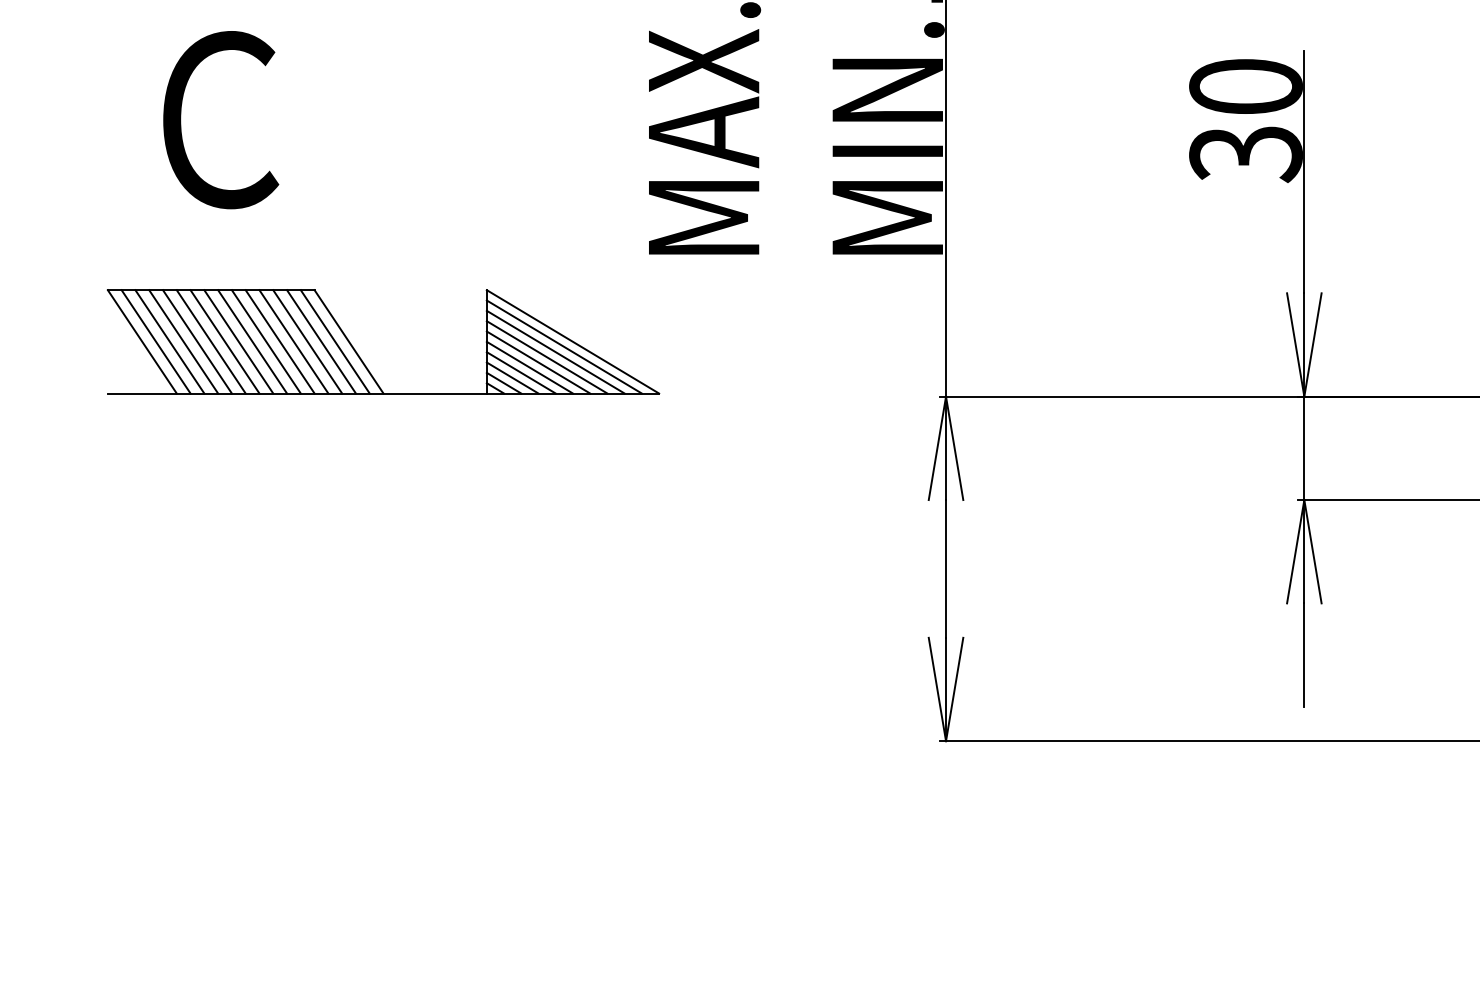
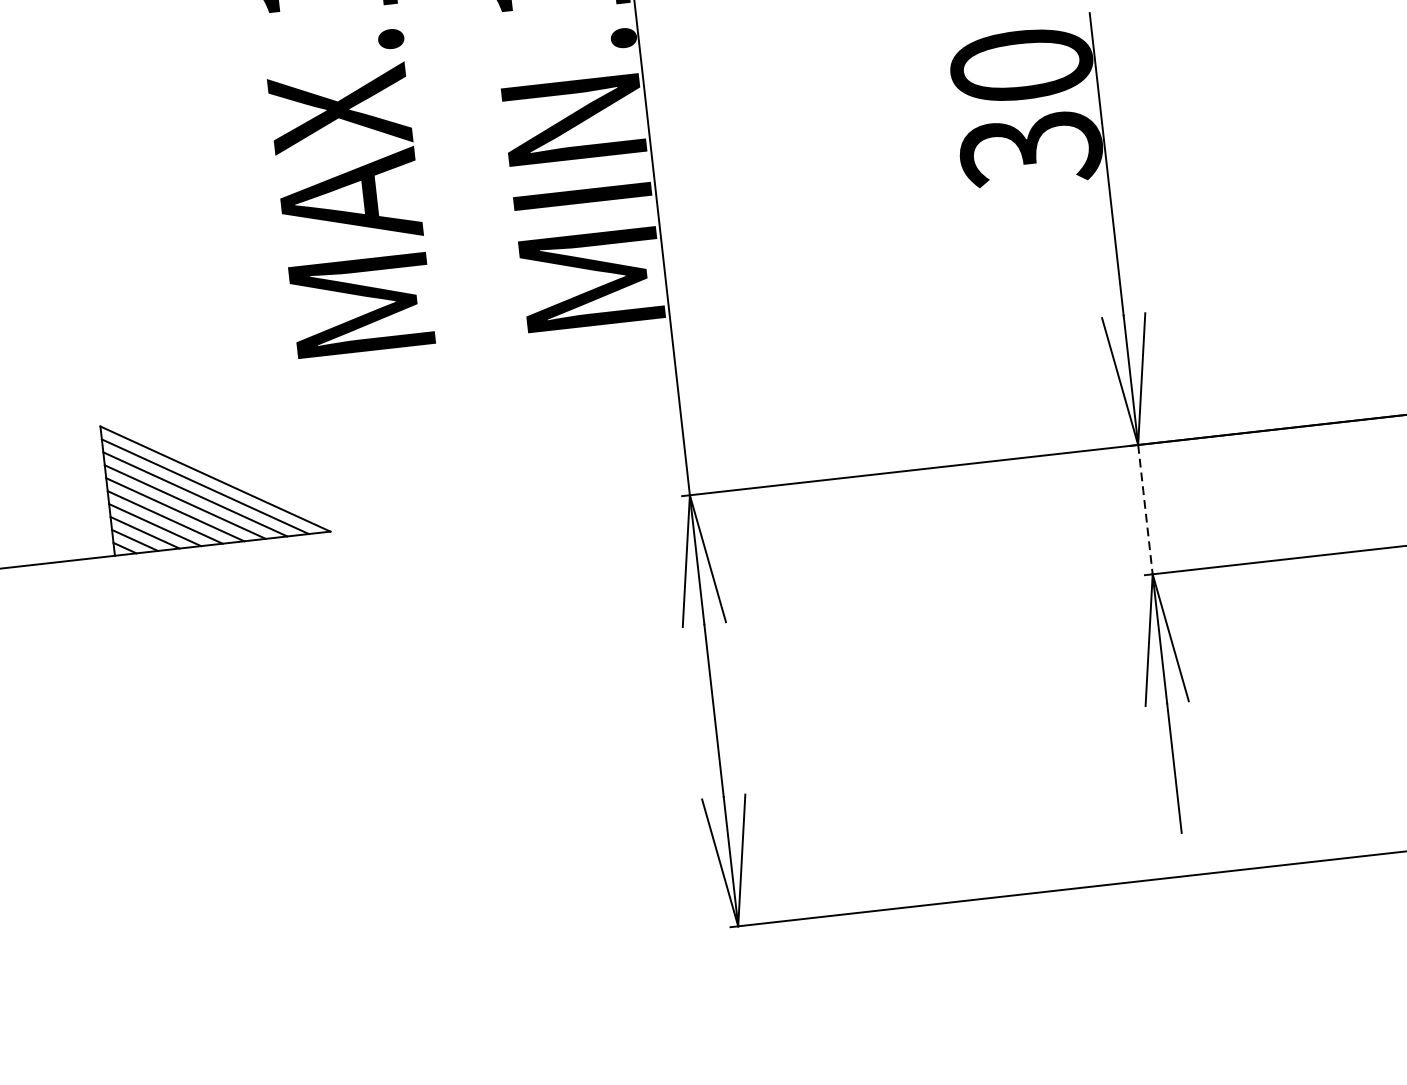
line: (1304, 448) -> (1145, 509), solid -> dashed

